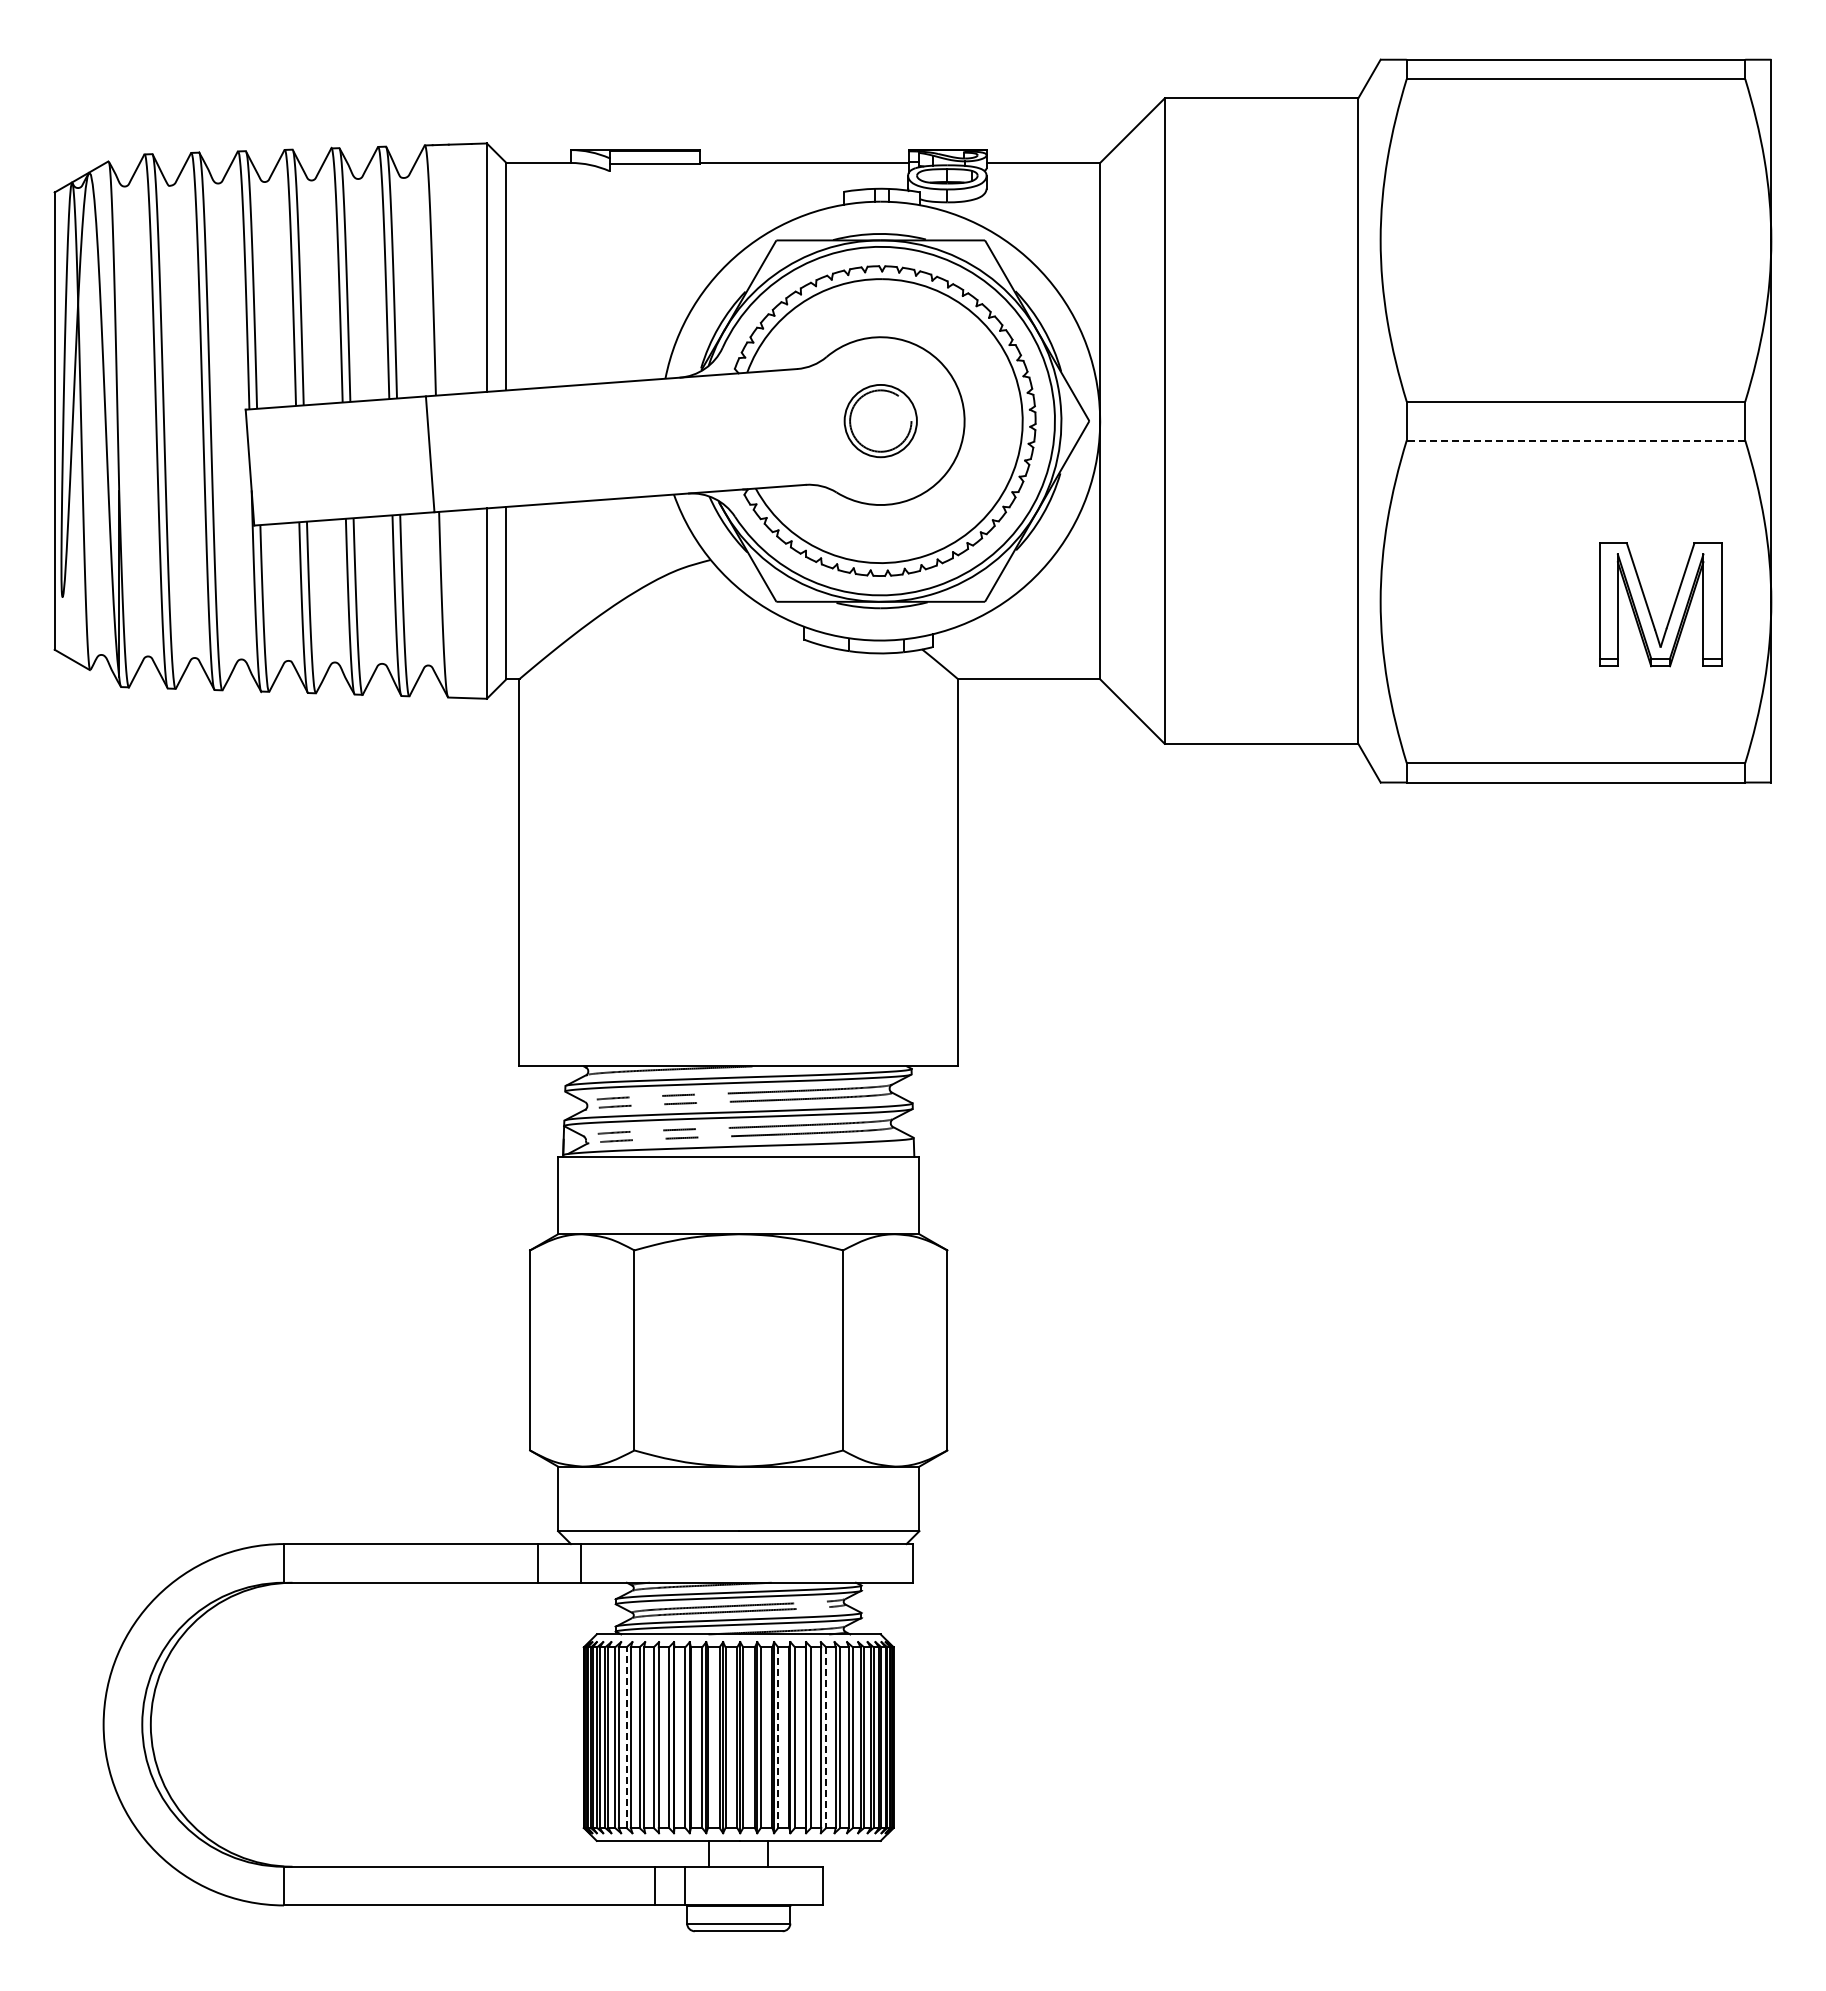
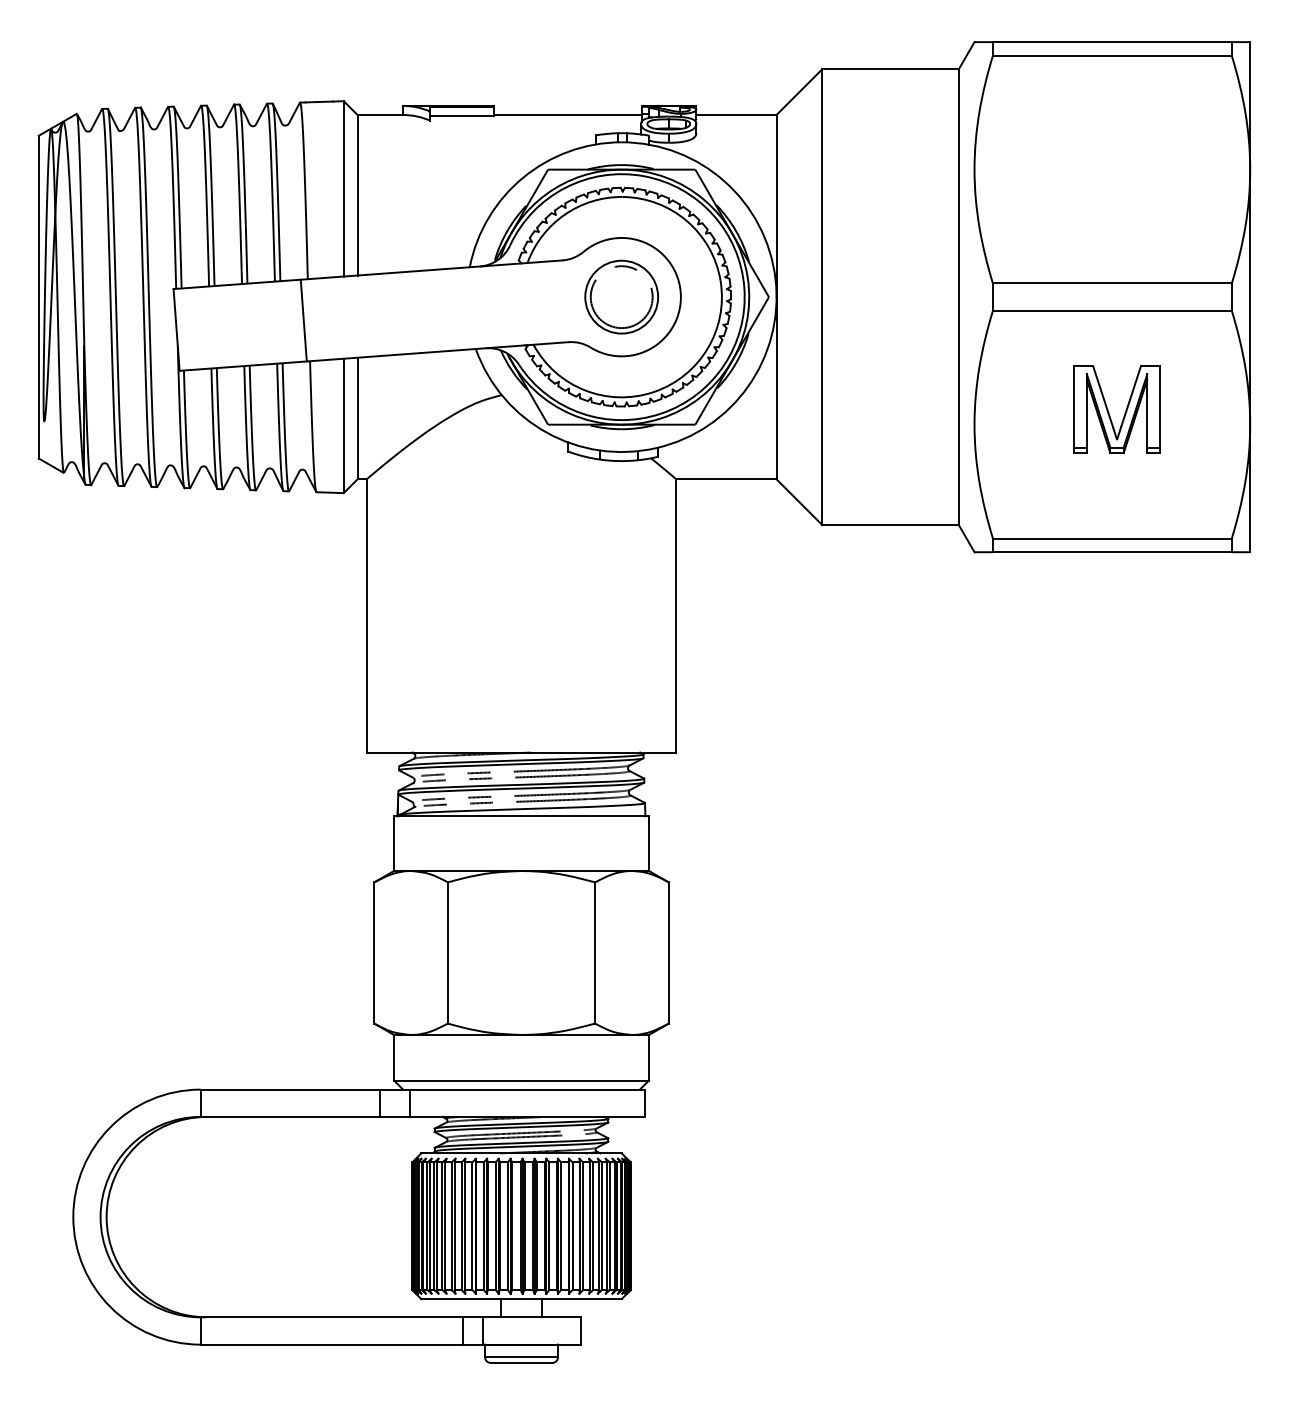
part: (880, 420) -> (621, 296), size x1.43
line: (1575, 440) -> (1112, 310), dashed -> solid
part: (1649, 608) -> (1109, 412), moved
line: (626, 1737) -> (442, 1226), dashed -> solid
line: (778, 1738) -> (549, 1226), dashed -> solid
line: (826, 1738) -> (583, 1226), dashed -> solid

